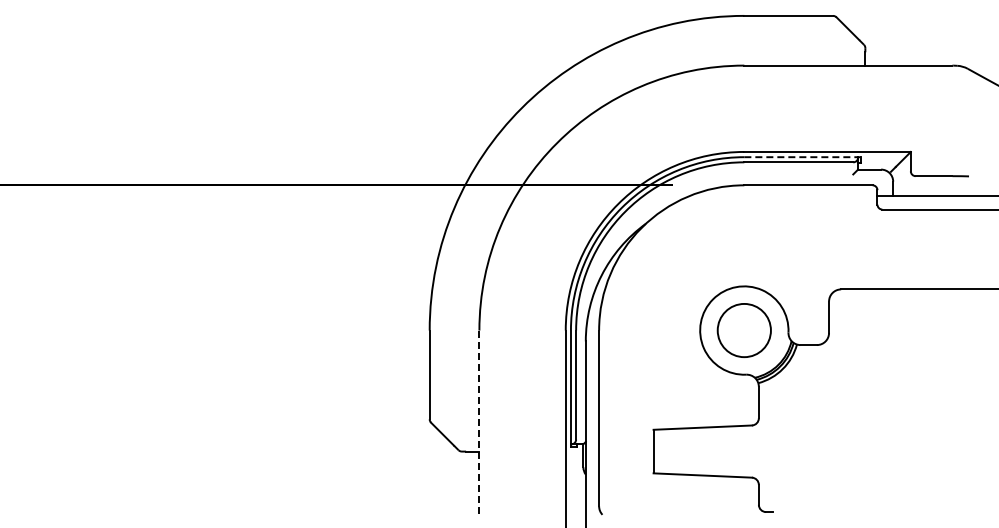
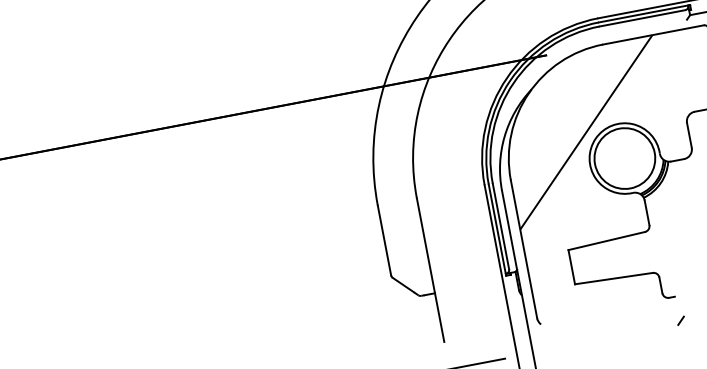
line: (802, 157) -> (644, 13), dashed -> solid
hatch: (703, 289) -> (586, 132), added
circle: (744, 330) -> (625, 158), size x1.43
line: (479, 422) -> (430, 270), dashed -> solid

